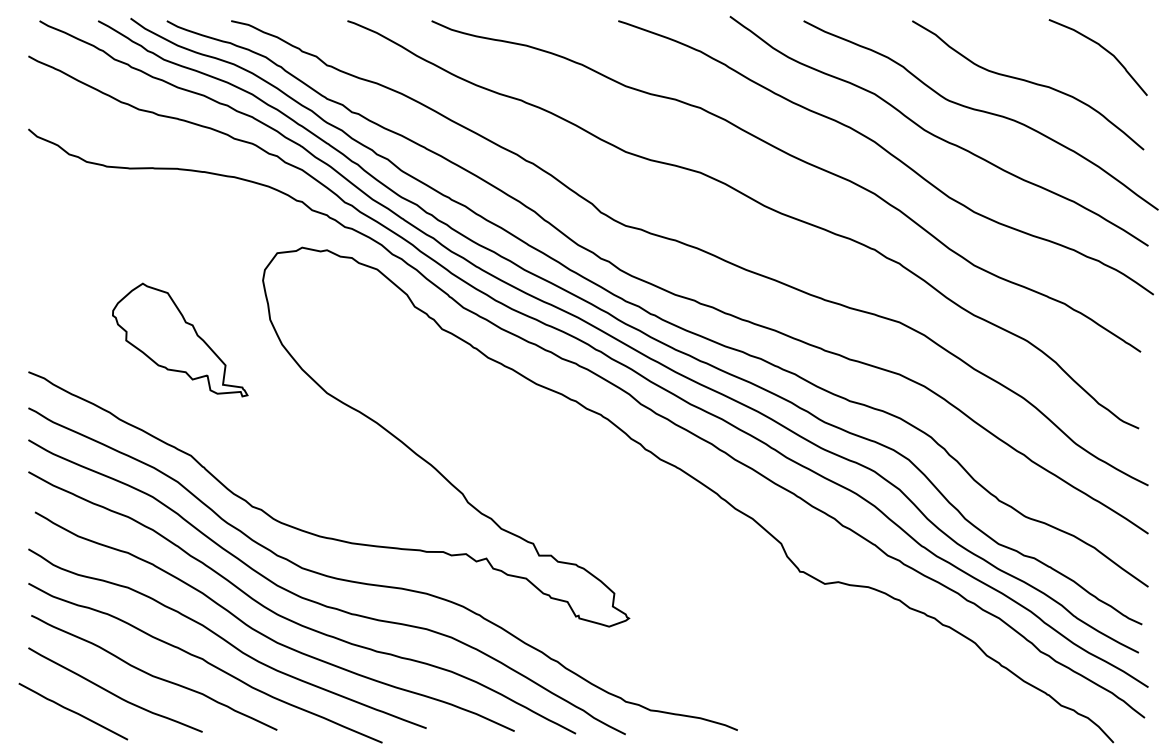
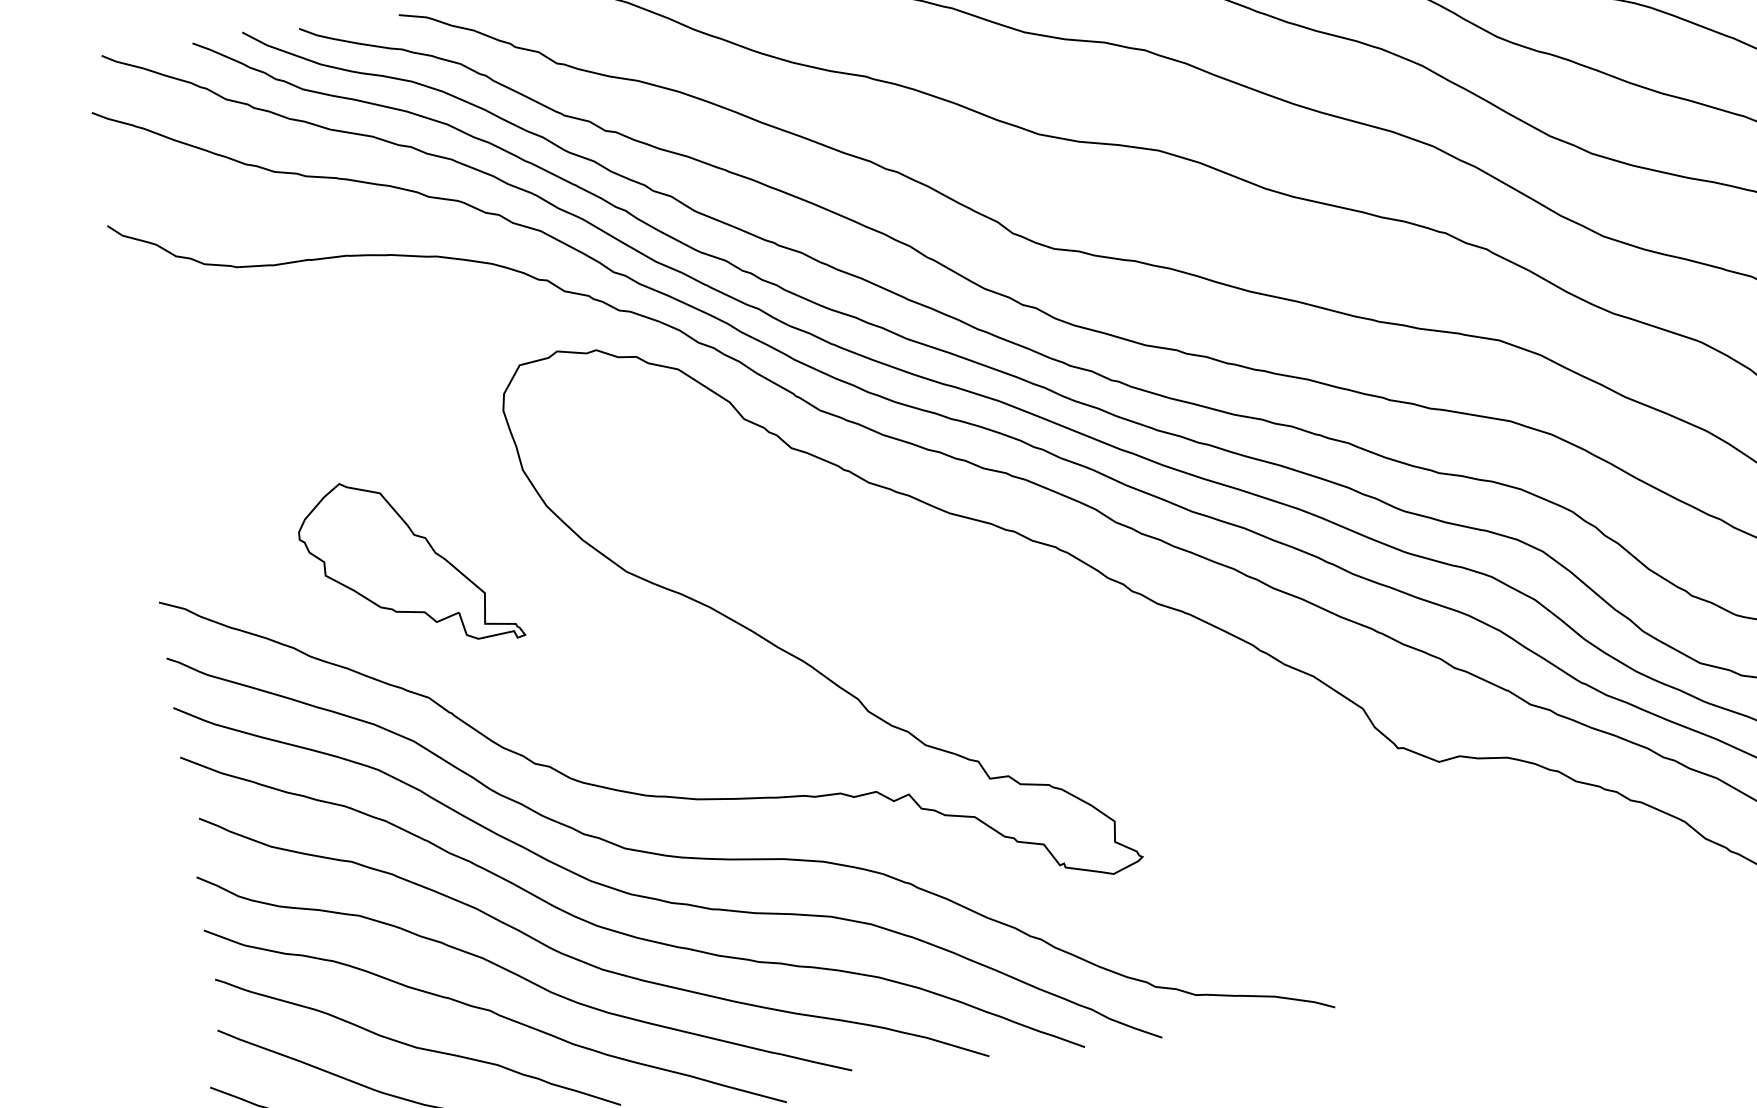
part: (180, 339) -> (409, 562), moved

